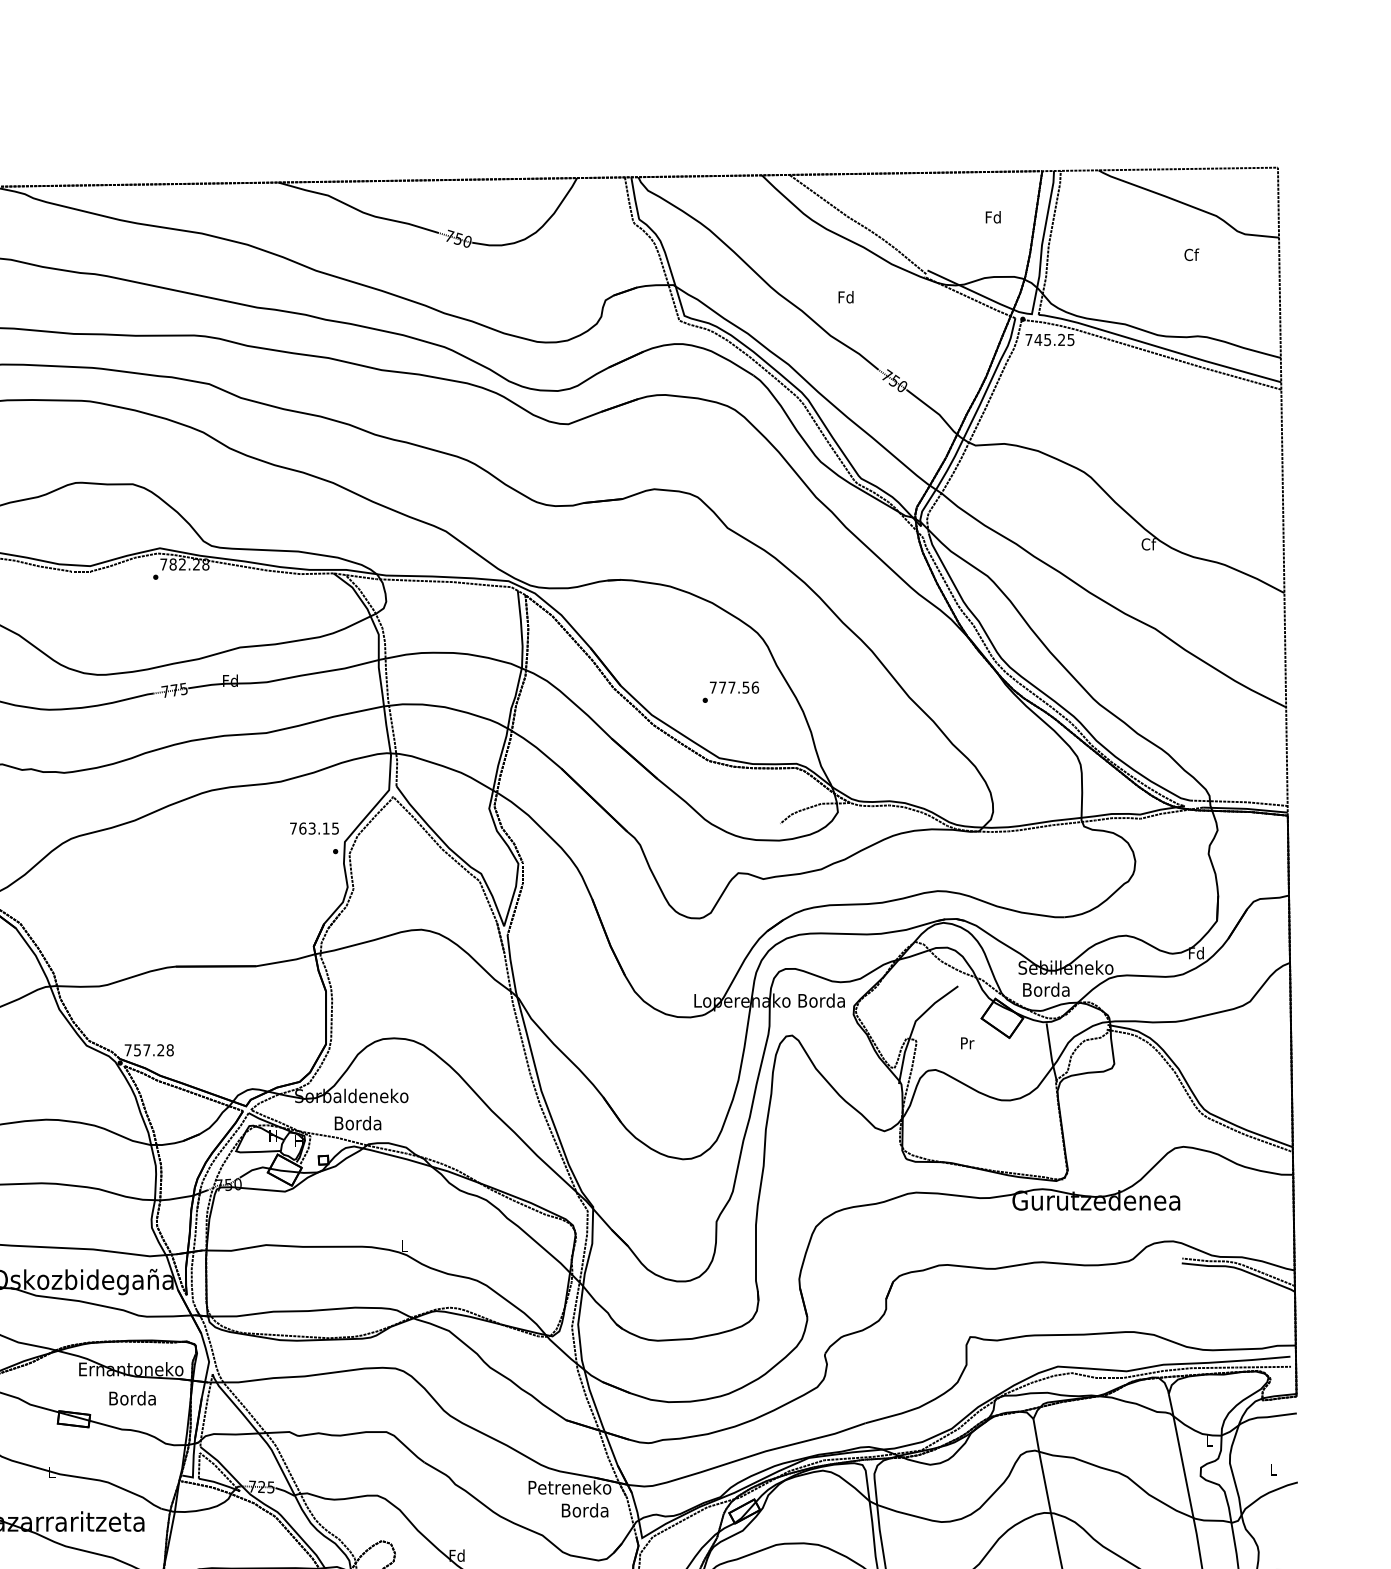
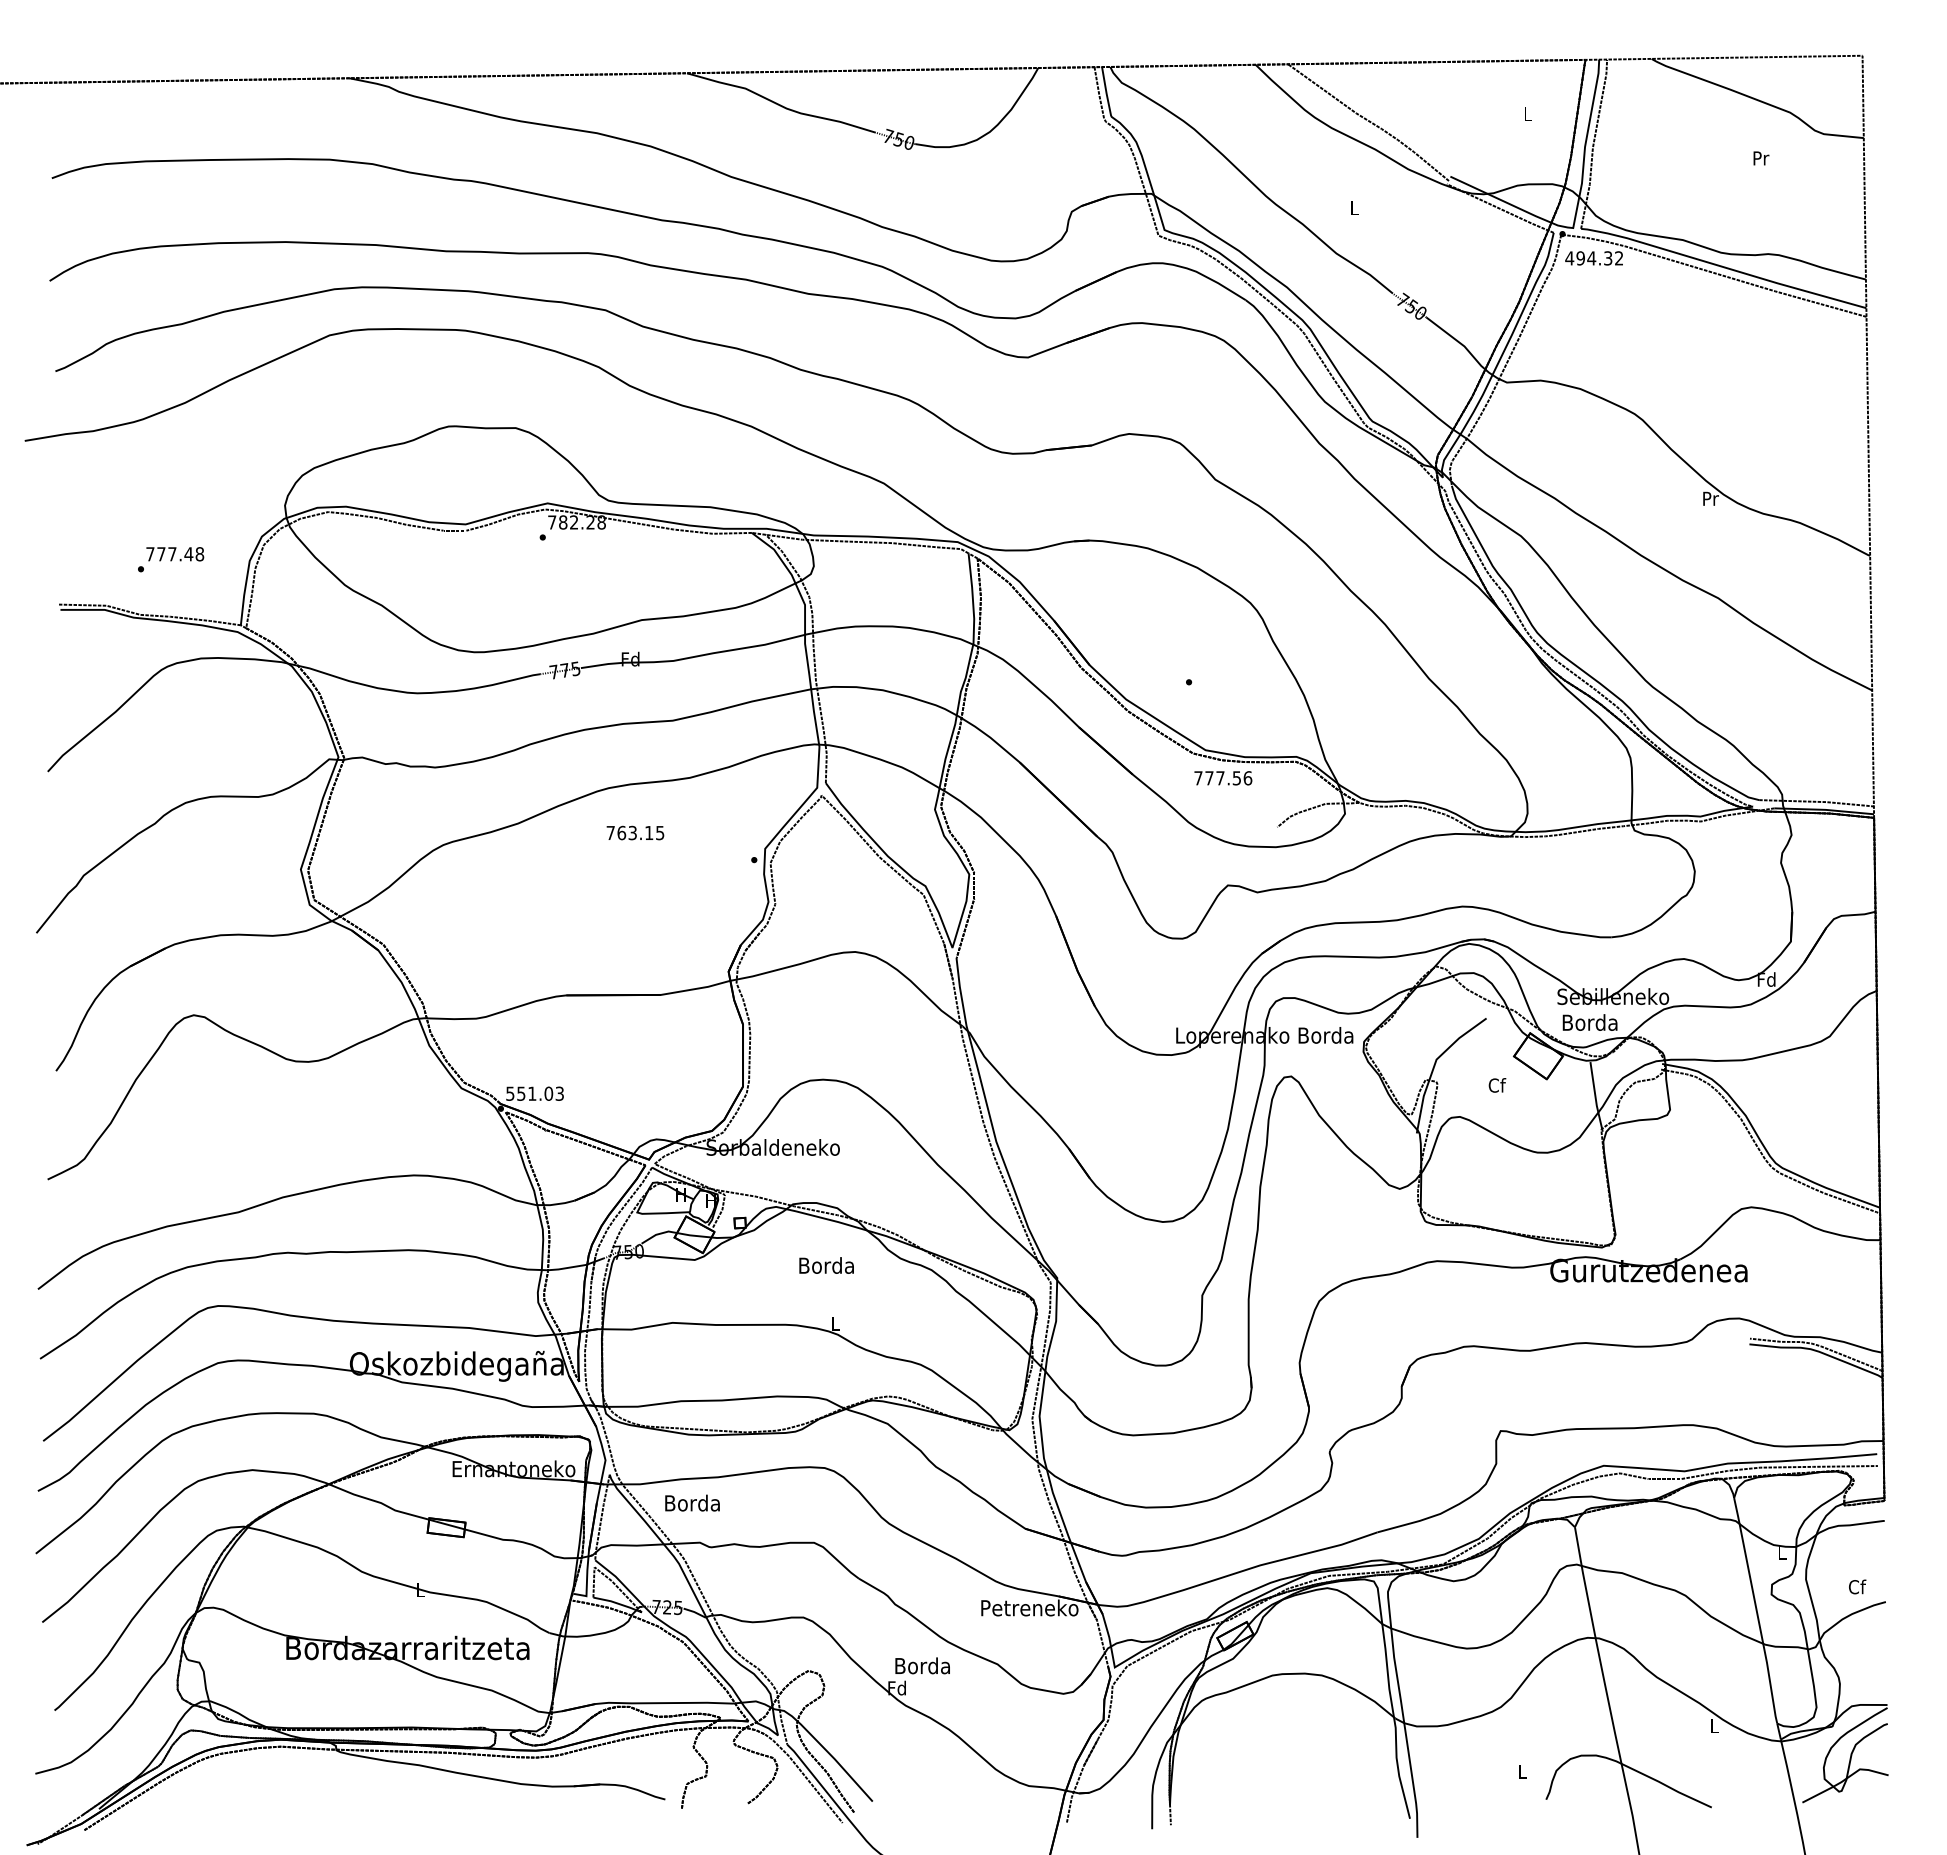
text: (993, 216) -> (1527, 113), Fd -> L
text: (1191, 254) -> (1760, 157), Cf -> Pr
text: (845, 296) -> (1354, 207), Fd -> L
text: (1050, 340) -> (1594, 258), 745.25 -> 494.32
text: (1148, 544) -> (1710, 498), Cf -> Pr
text: (734, 687) -> (1223, 778), moved
text: (314, 828) -> (635, 832), moved
text: (967, 1043) -> (1497, 1085), Pr -> Cf
text: (149, 1050) -> (535, 1093), 757.28 -> 551.03
text: (357, 1123) -> (826, 1265), moved
text: (132, 1397) -> (692, 1502), moved
text: (1273, 1469) -> (1857, 1586), L -> Cf
text: (584, 1510) -> (922, 1665), moved

